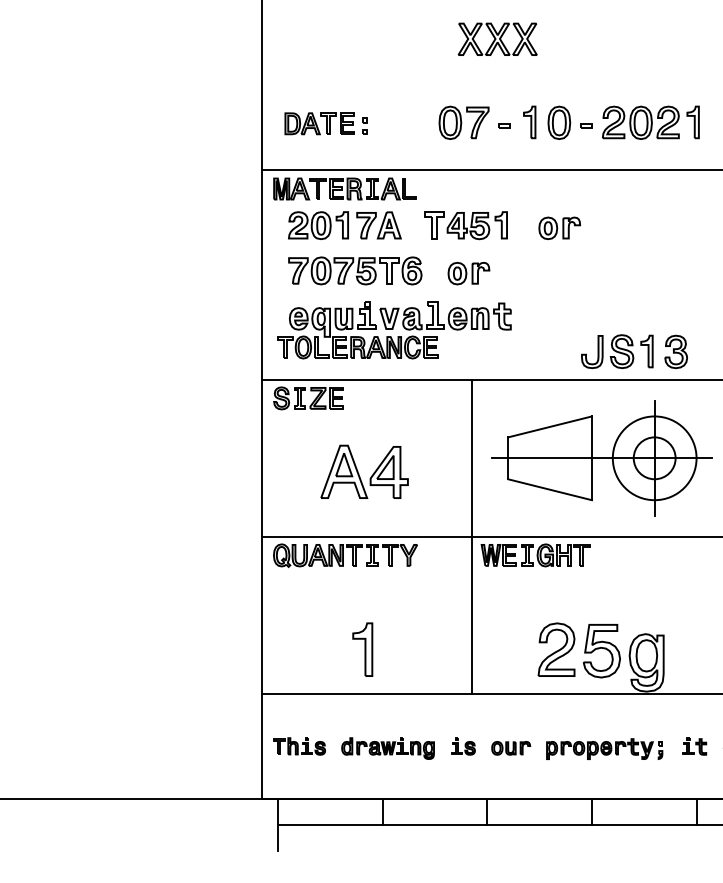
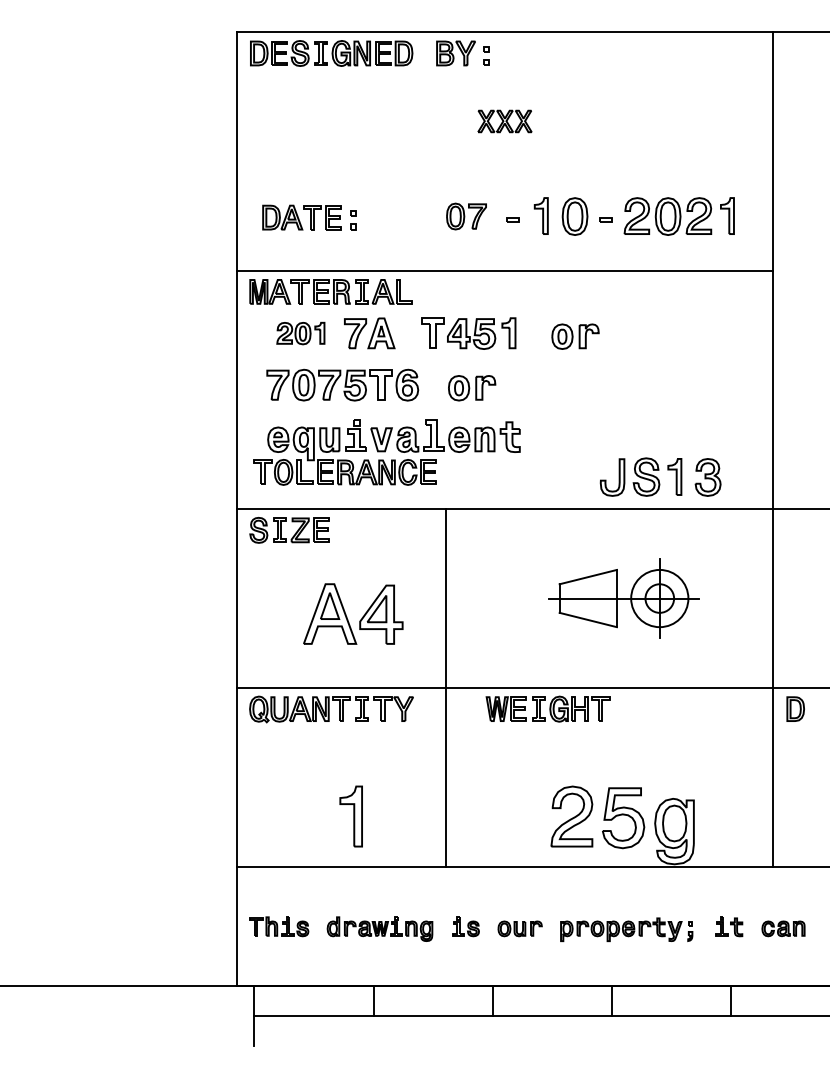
part: (497, 39) -> (504, 121), size x0.6
part: (464, 122) -> (466, 216), size x0.7
part: (318, 225) -> (300, 333), size x0.7
part: (601, 458) -> (623, 598), size x0.6
line: (471, 536) -> (446, 687), moved

